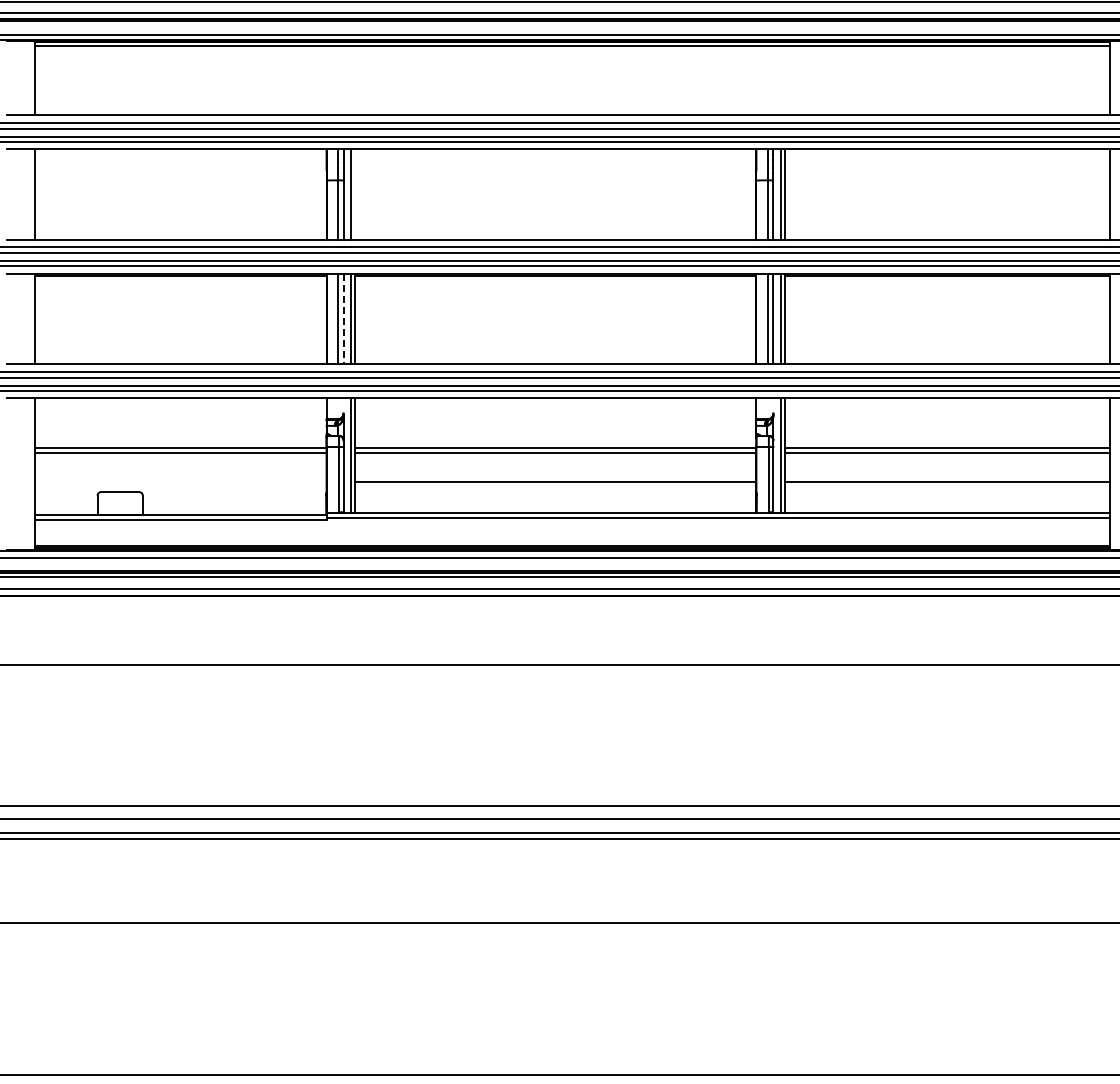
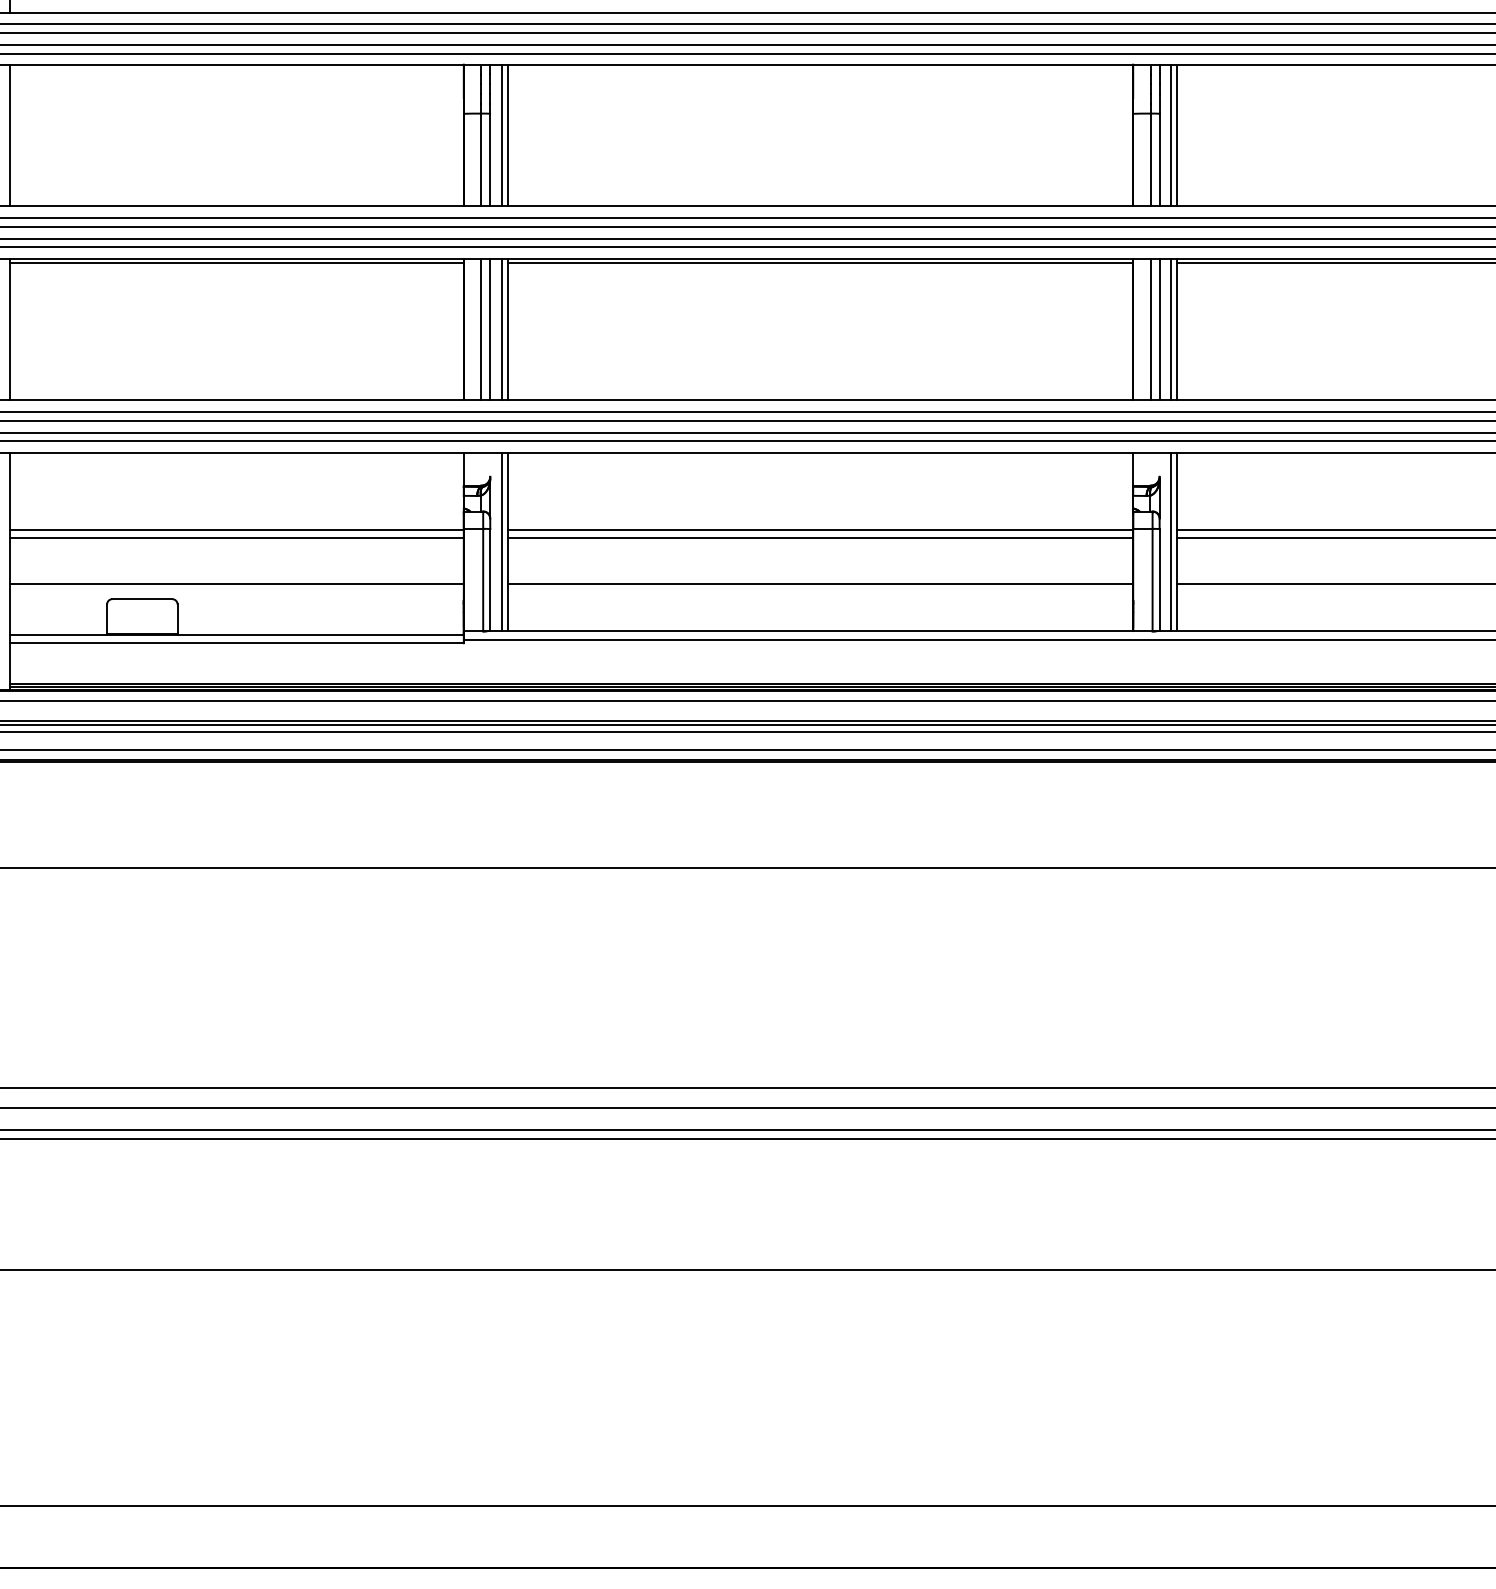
line: (354, 194) -> (507, 135), added
line: (343, 319) -> (490, 330), dashed -> solid
line: (180, 482) -> (236, 584), added

